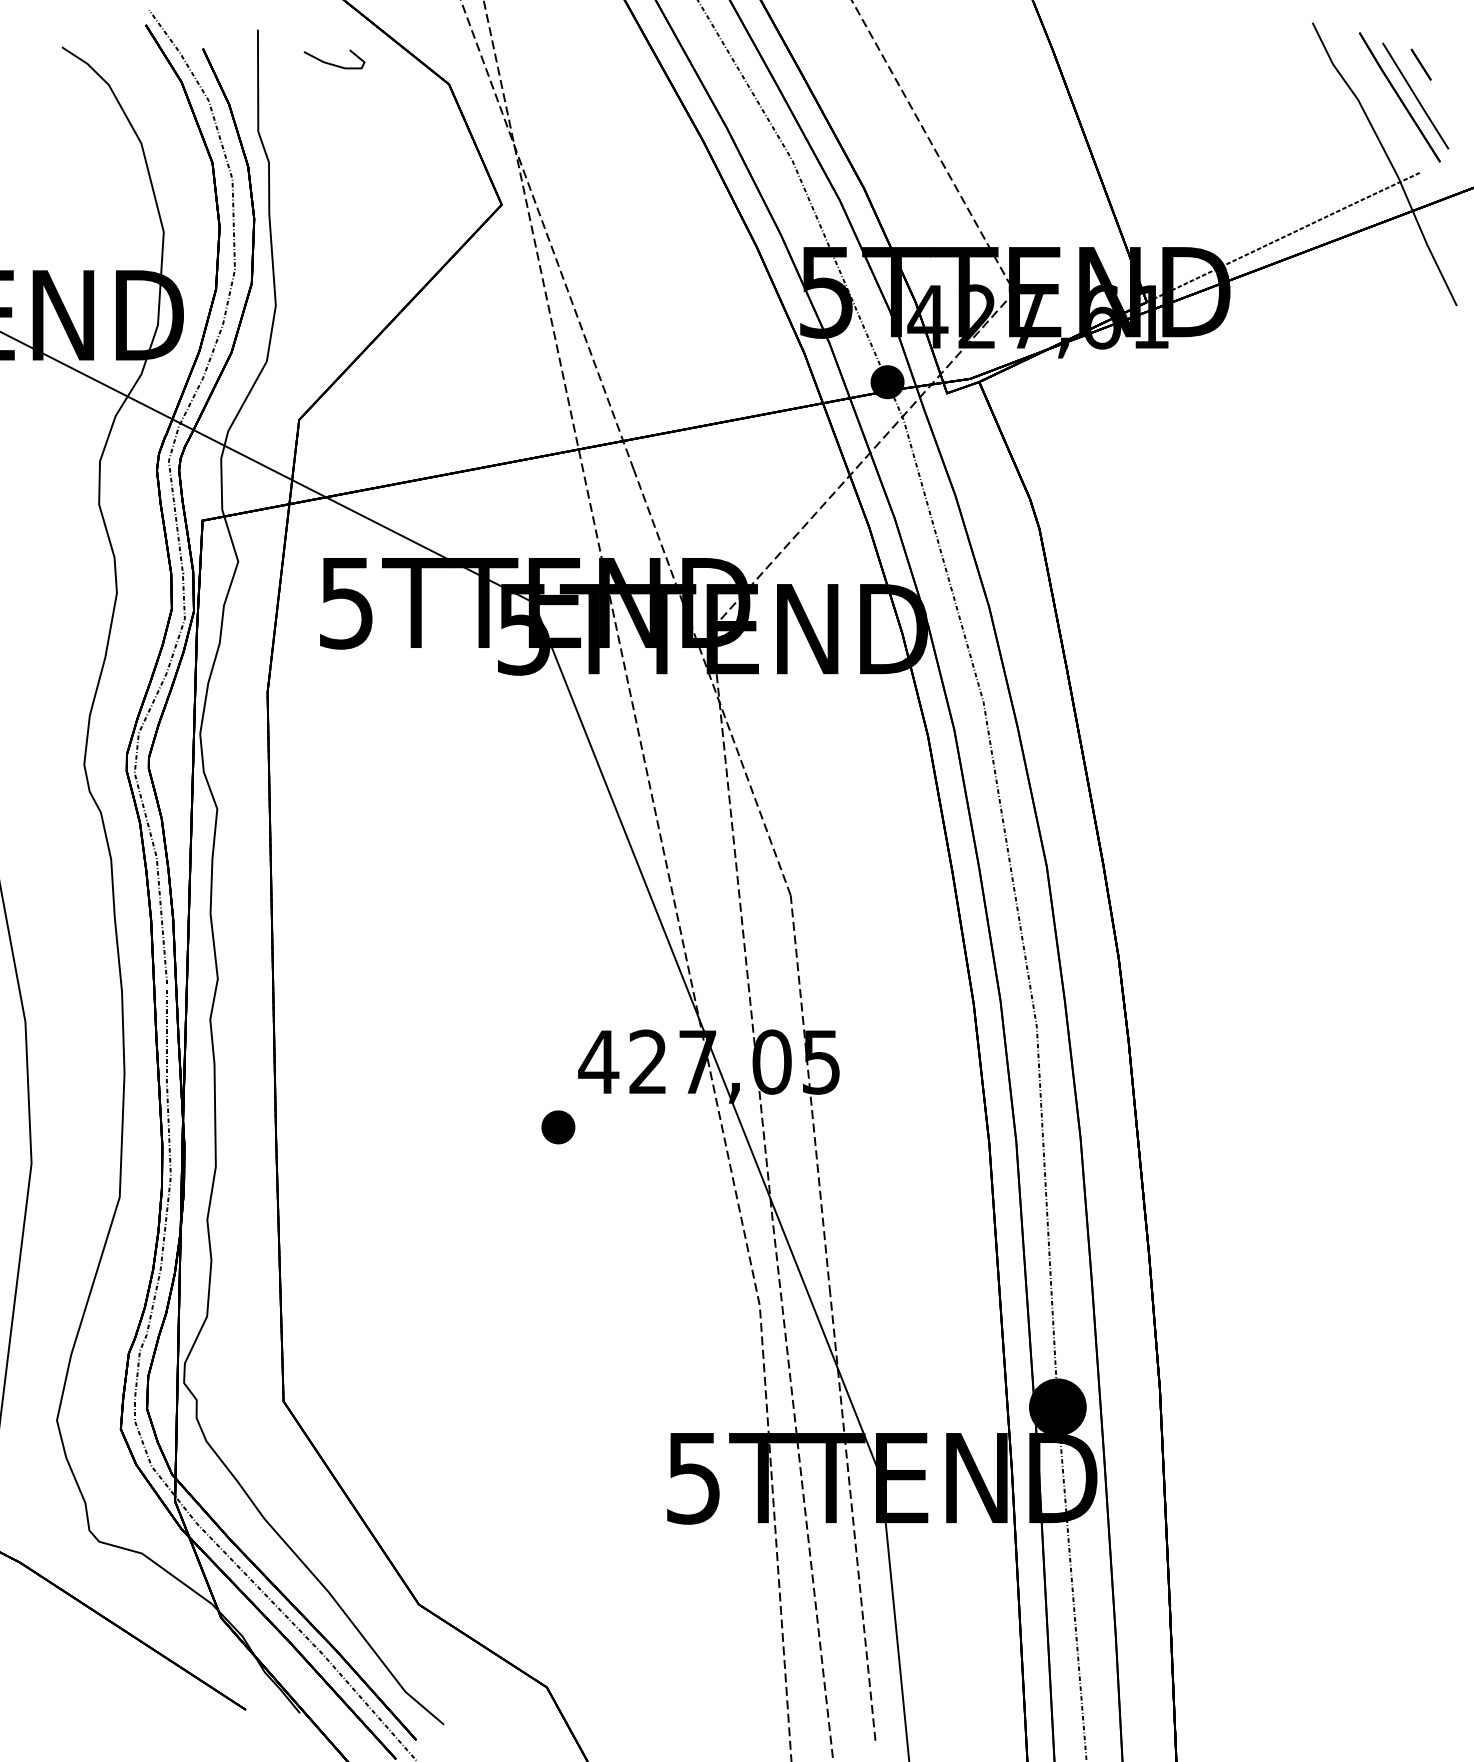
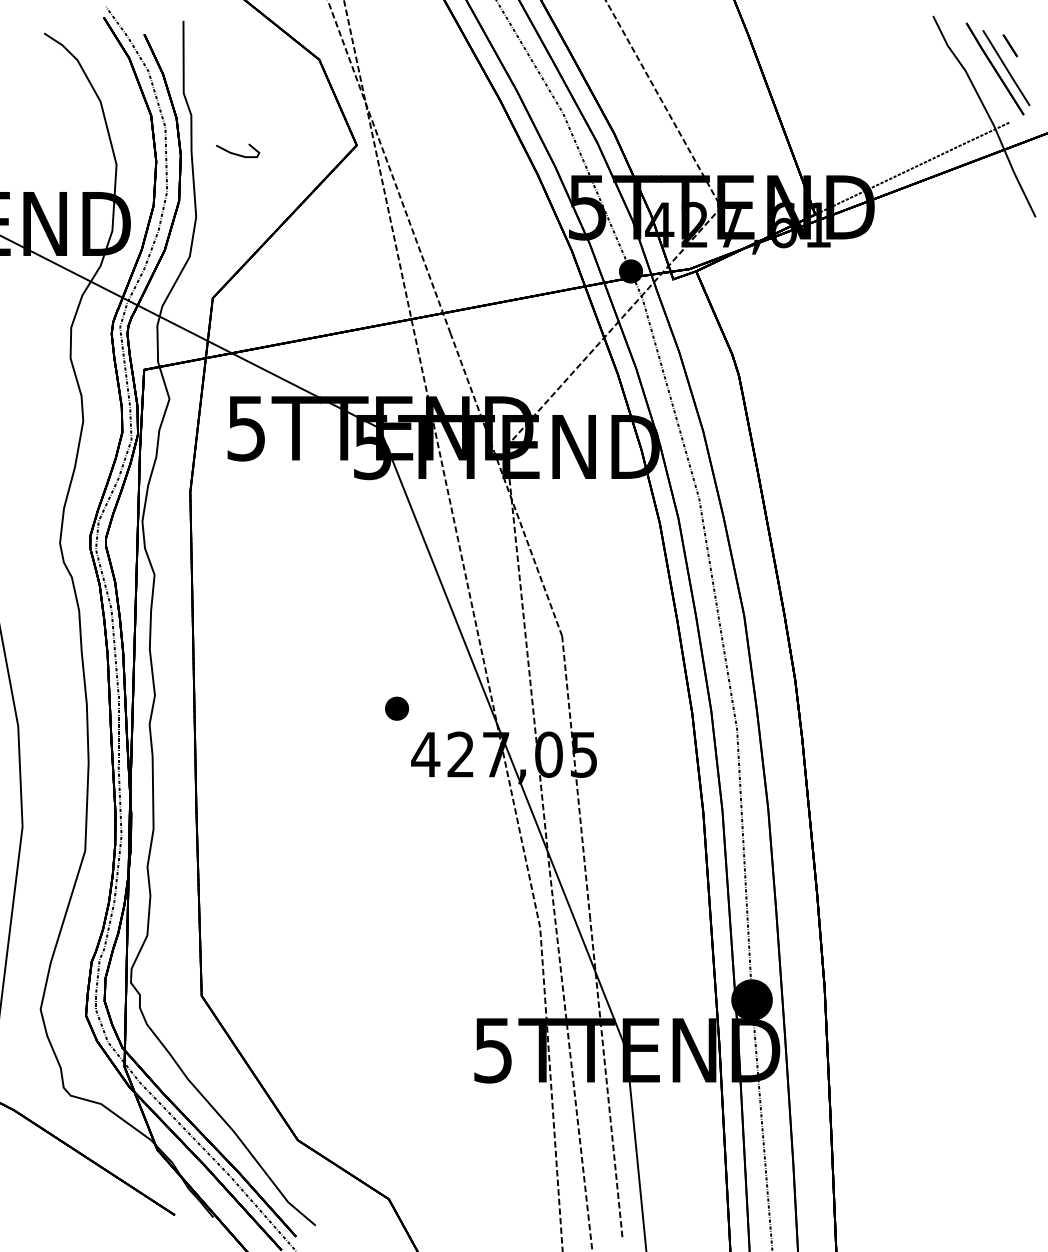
curve: (332, 63) -> (236, 153), moved
part: (558, 1127) -> (397, 708), moved

